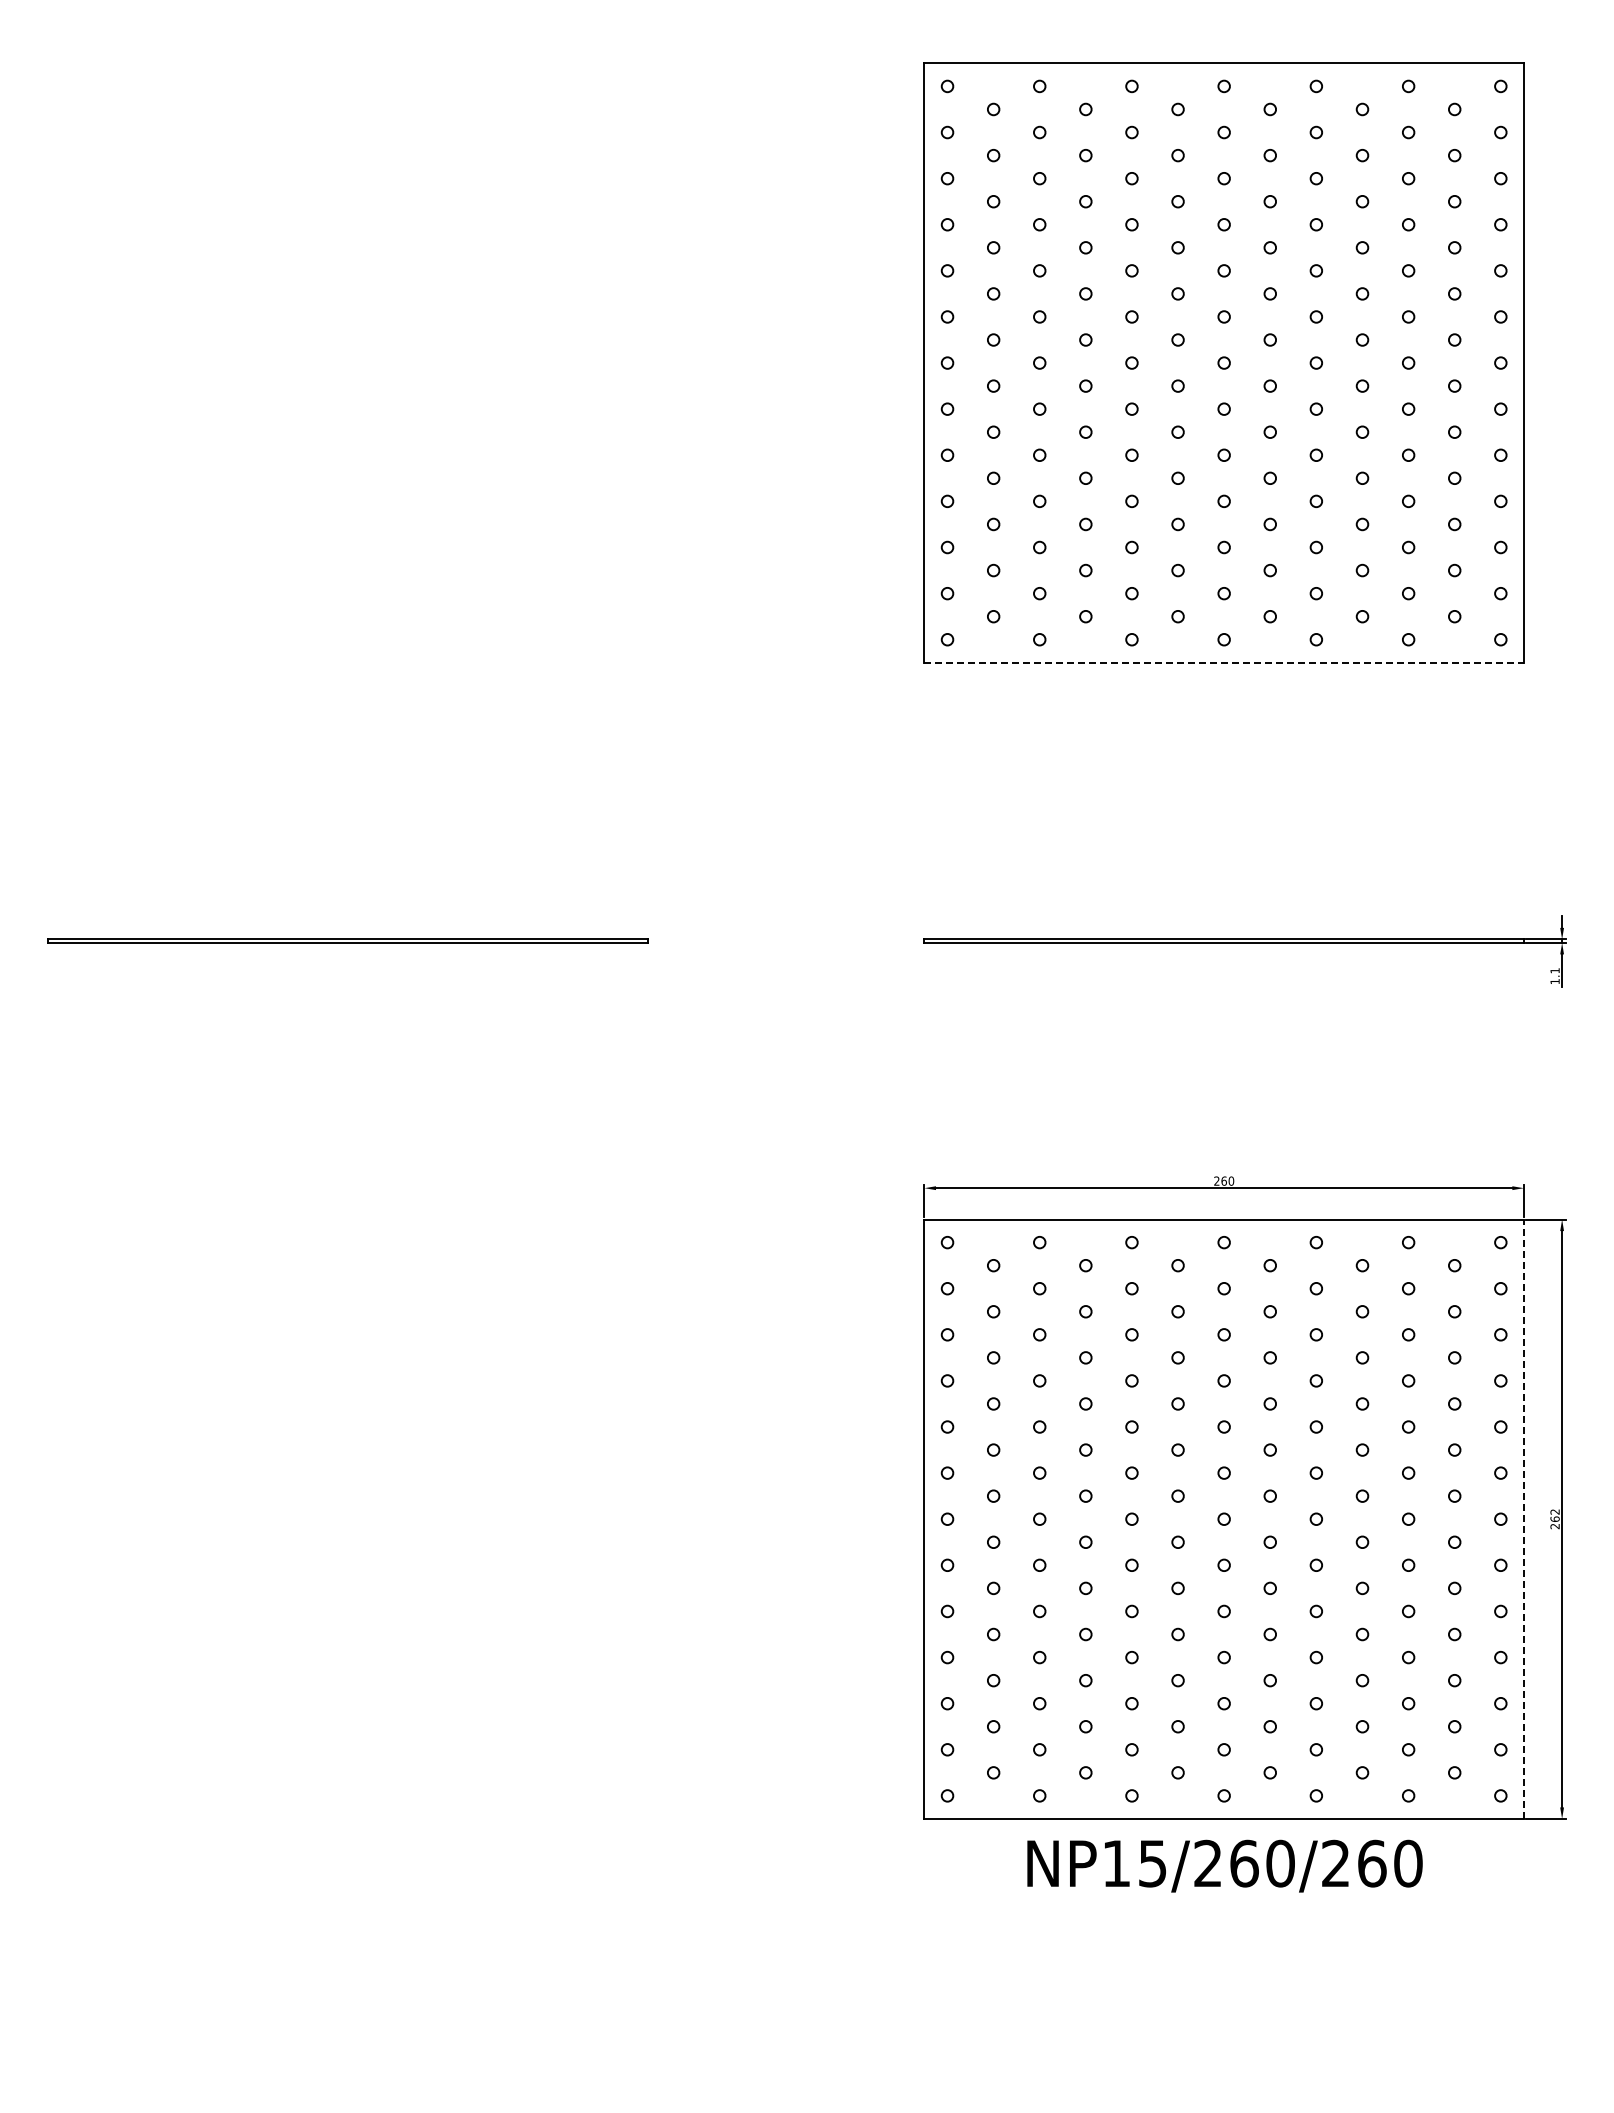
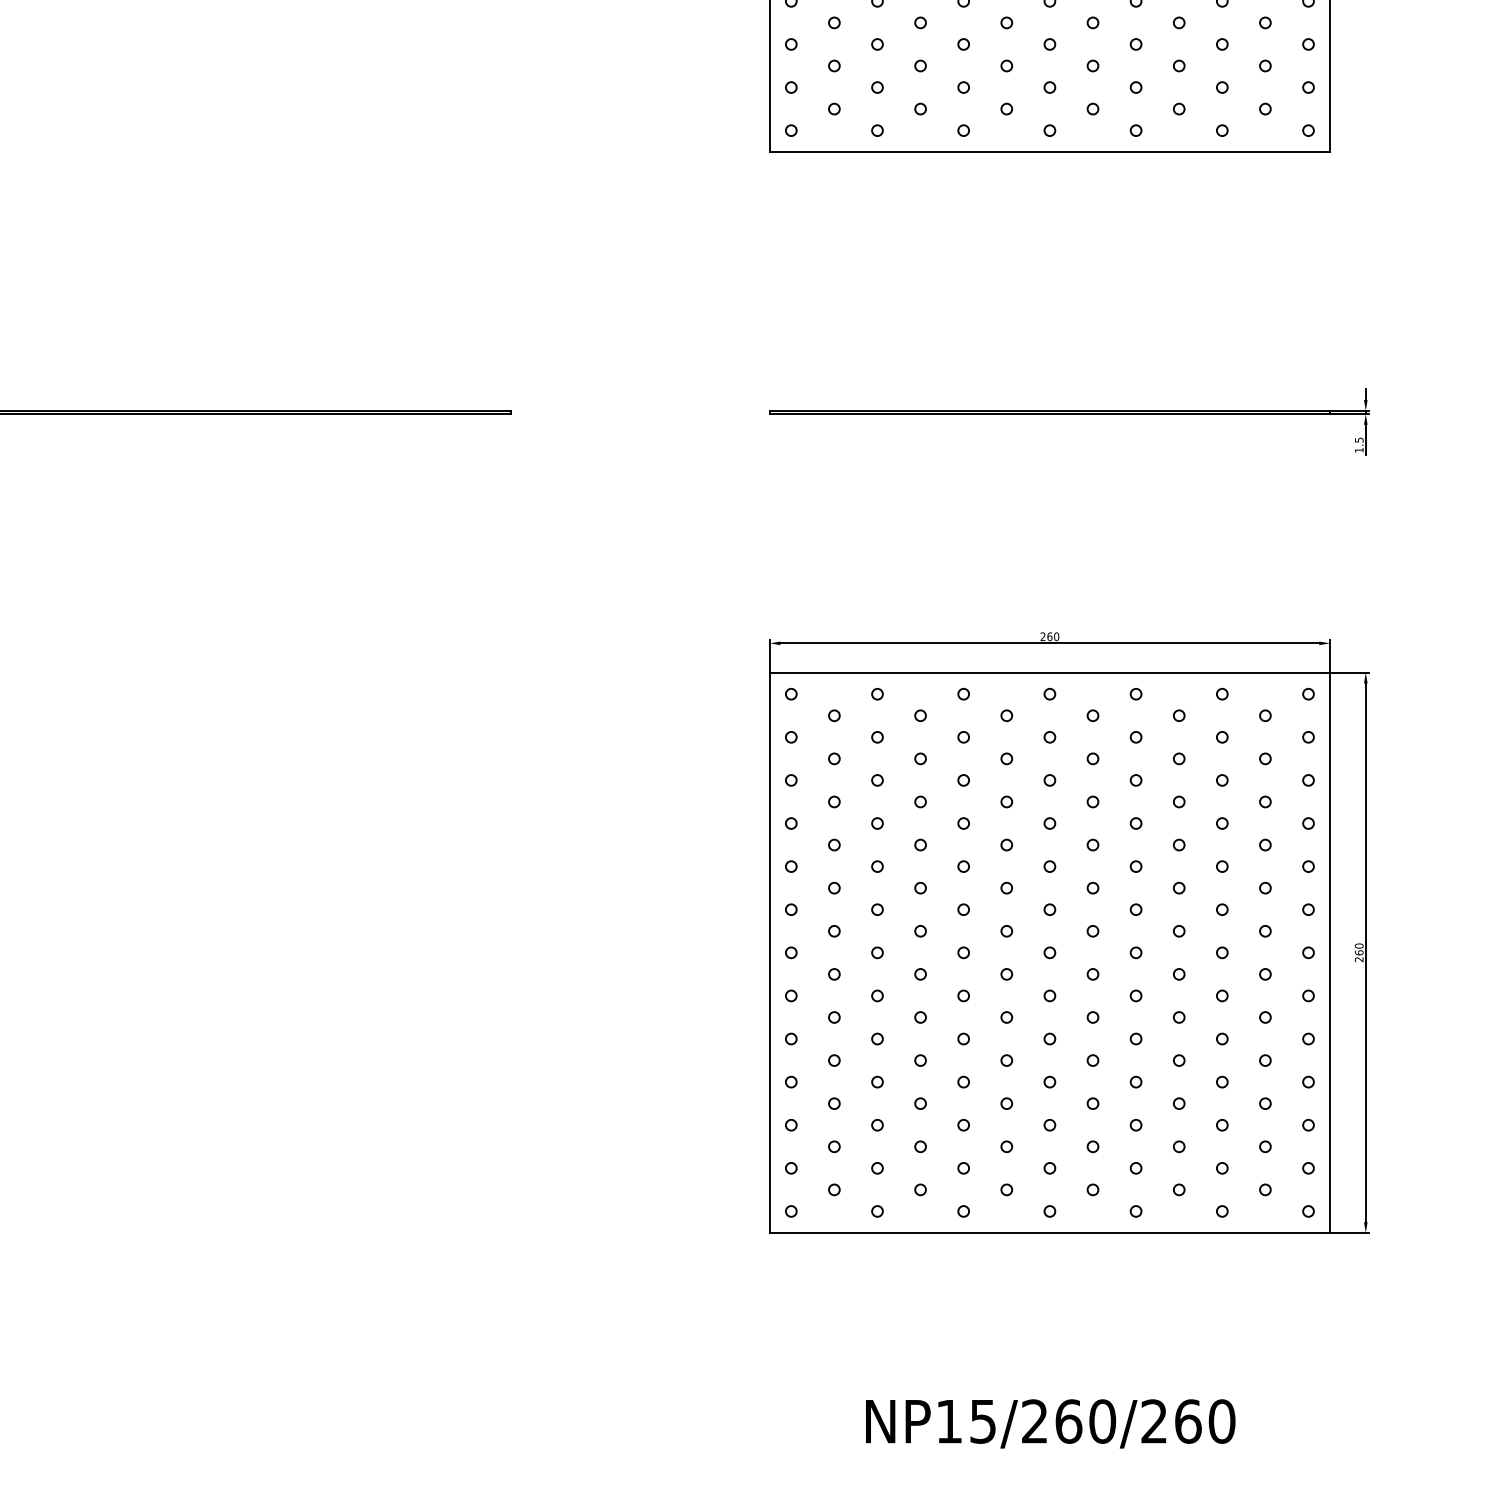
line: (1224, 662) -> (1050, 151), dashed -> solid
text: (1554, 970) -> (1358, 439), 1.1 -> 1.5
text: (1554, 1511) -> (1358, 945), 262 -> 260
line: (1523, 1519) -> (1329, 953), dashed -> solid
text: (1224, 1865) -> (1050, 1423), moved

